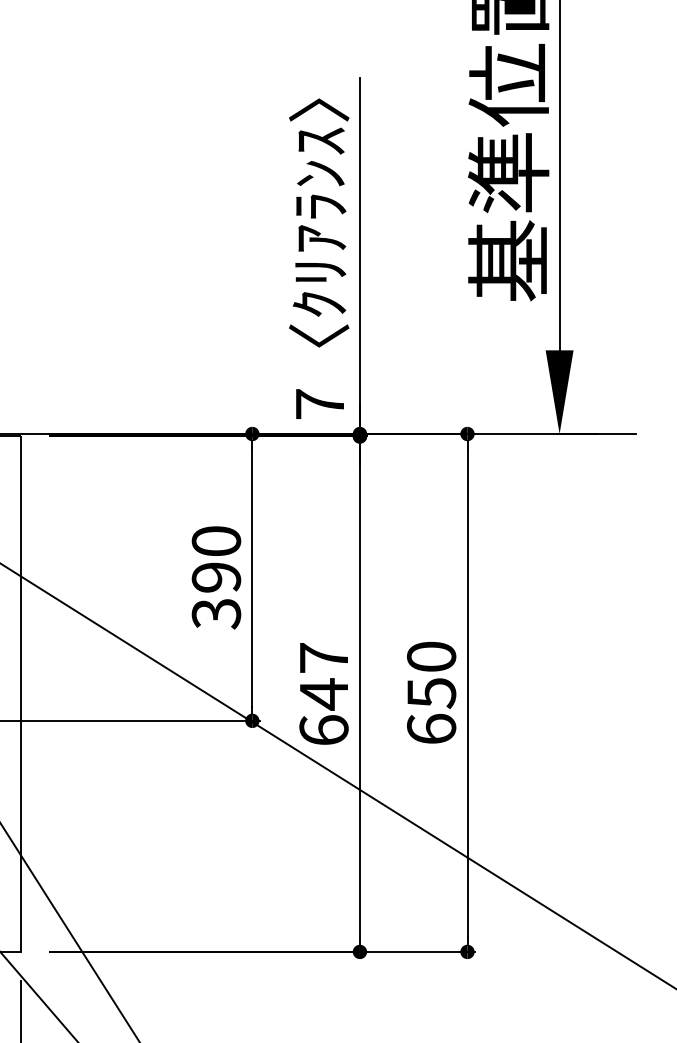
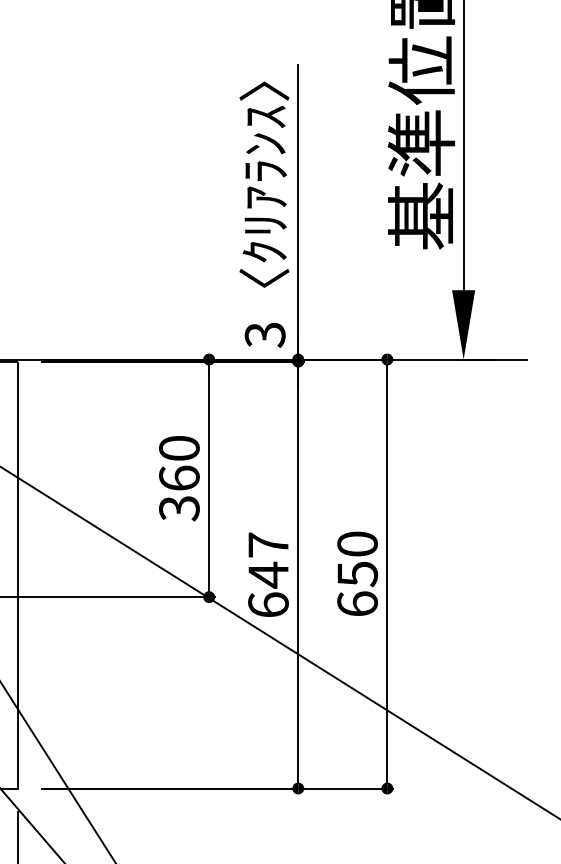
text: (319, 404) -> (264, 335), 7 -> 3
text: (216, 577) -> (179, 478), 390 -> 360

